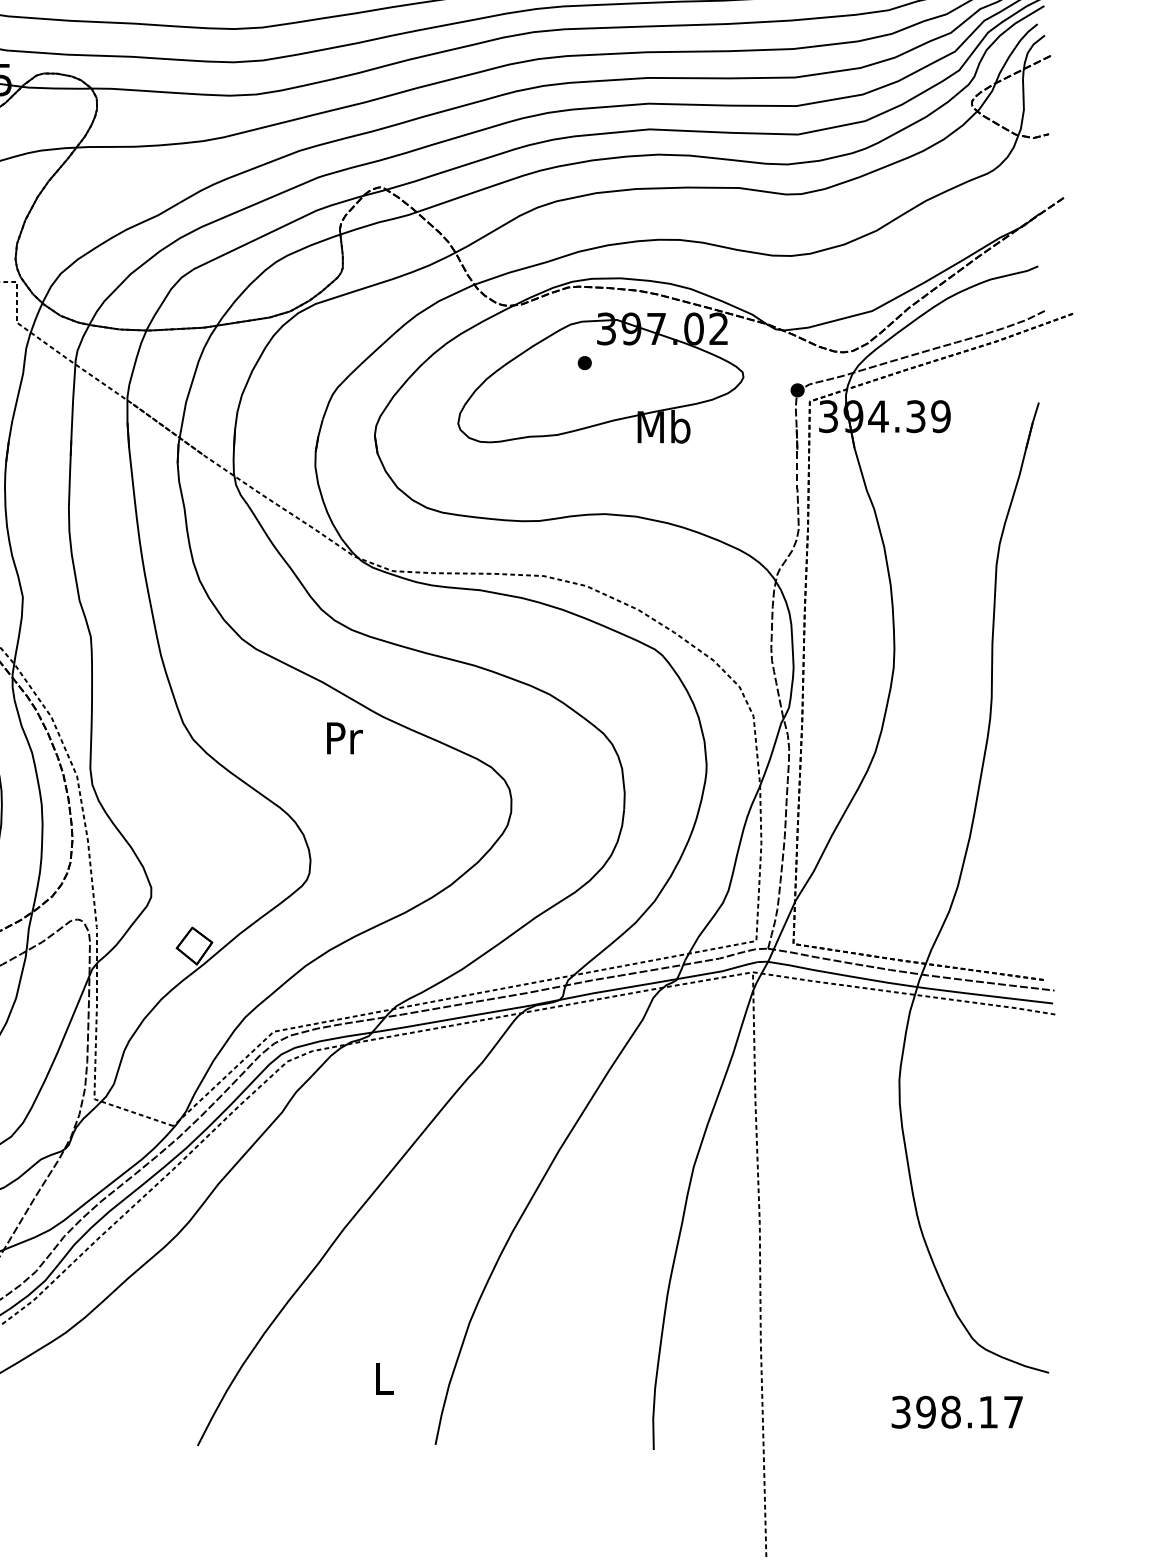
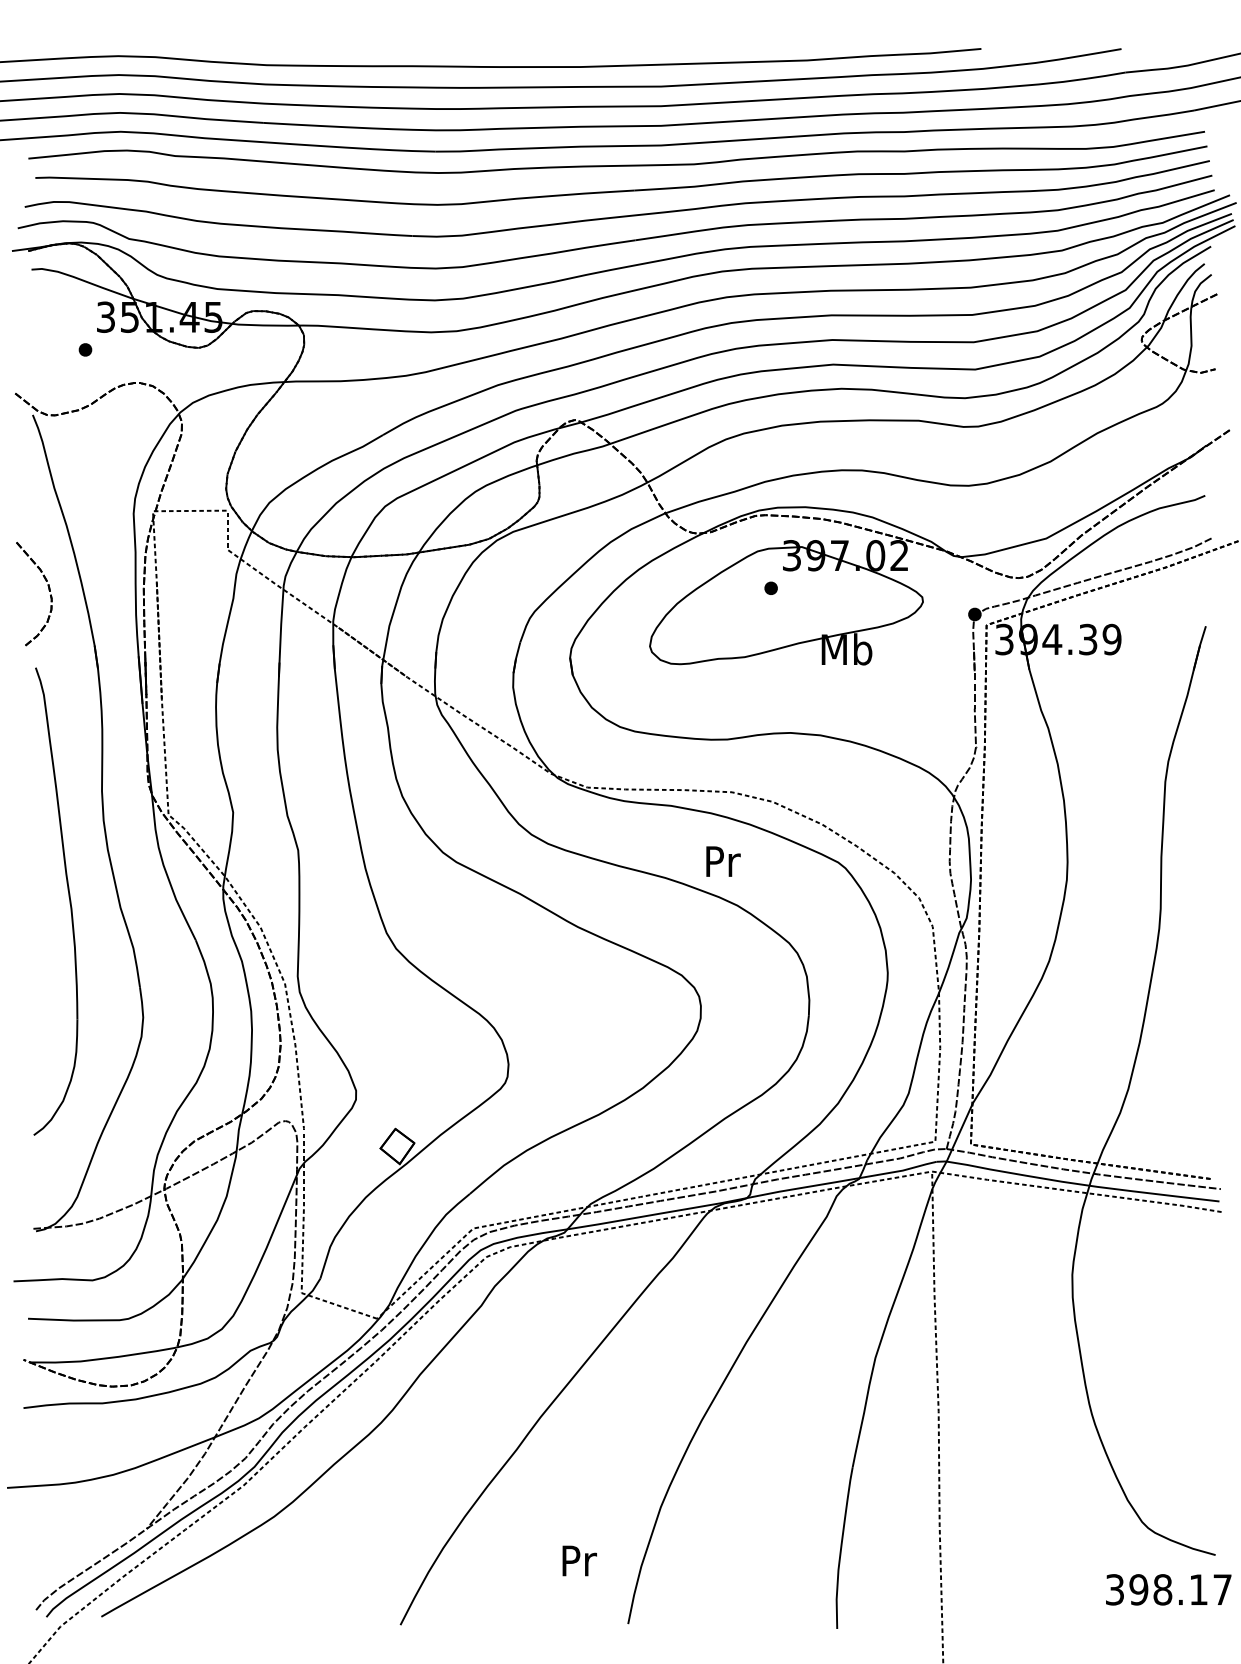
text: (344, 738) -> (723, 861), moved
text: (384, 1378) -> (579, 1560), L -> Pr
text: (957, 1411) -> (1168, 1589), moved

